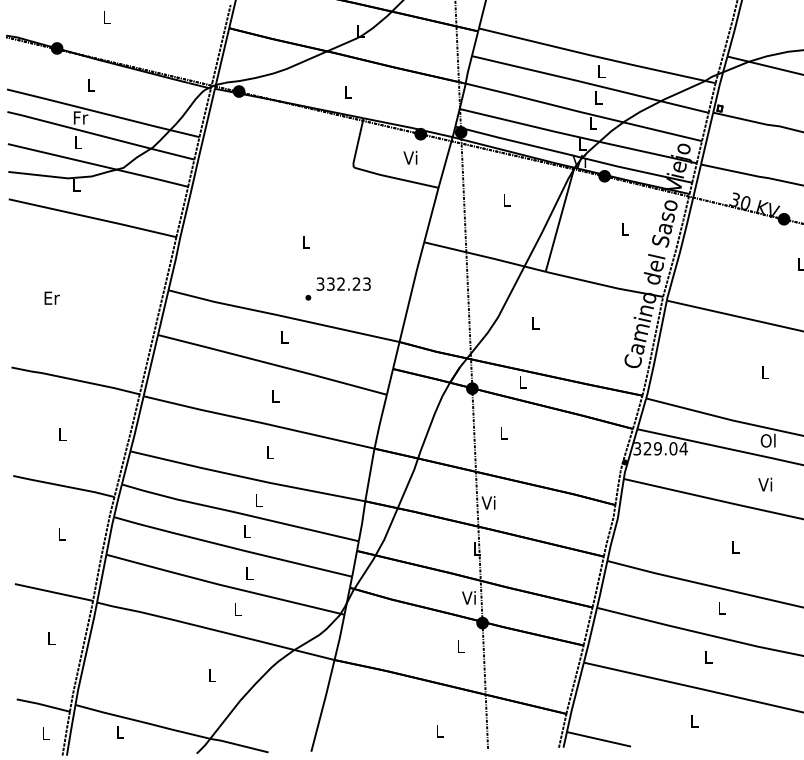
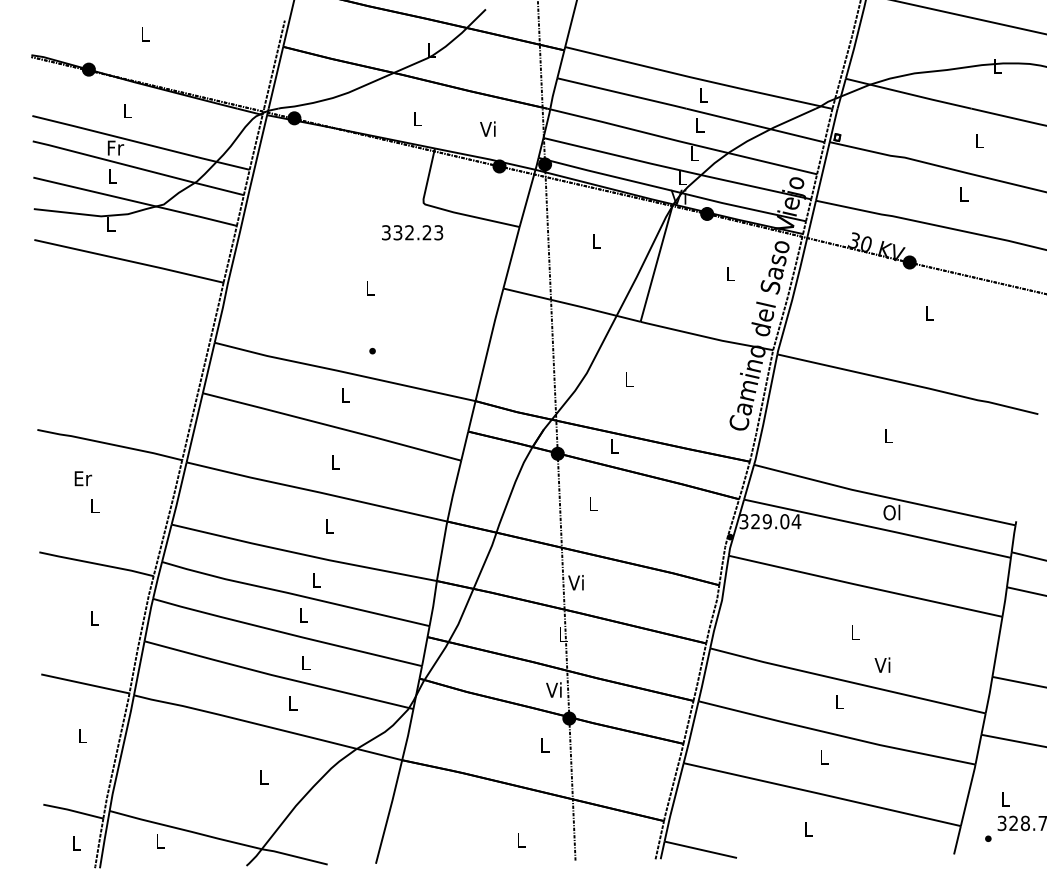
text: (410, 157) -> (487, 128), moved
text: (343, 283) -> (412, 232), moved
text: (52, 298) -> (83, 478), moved
text: (765, 484) -> (882, 664), moved

